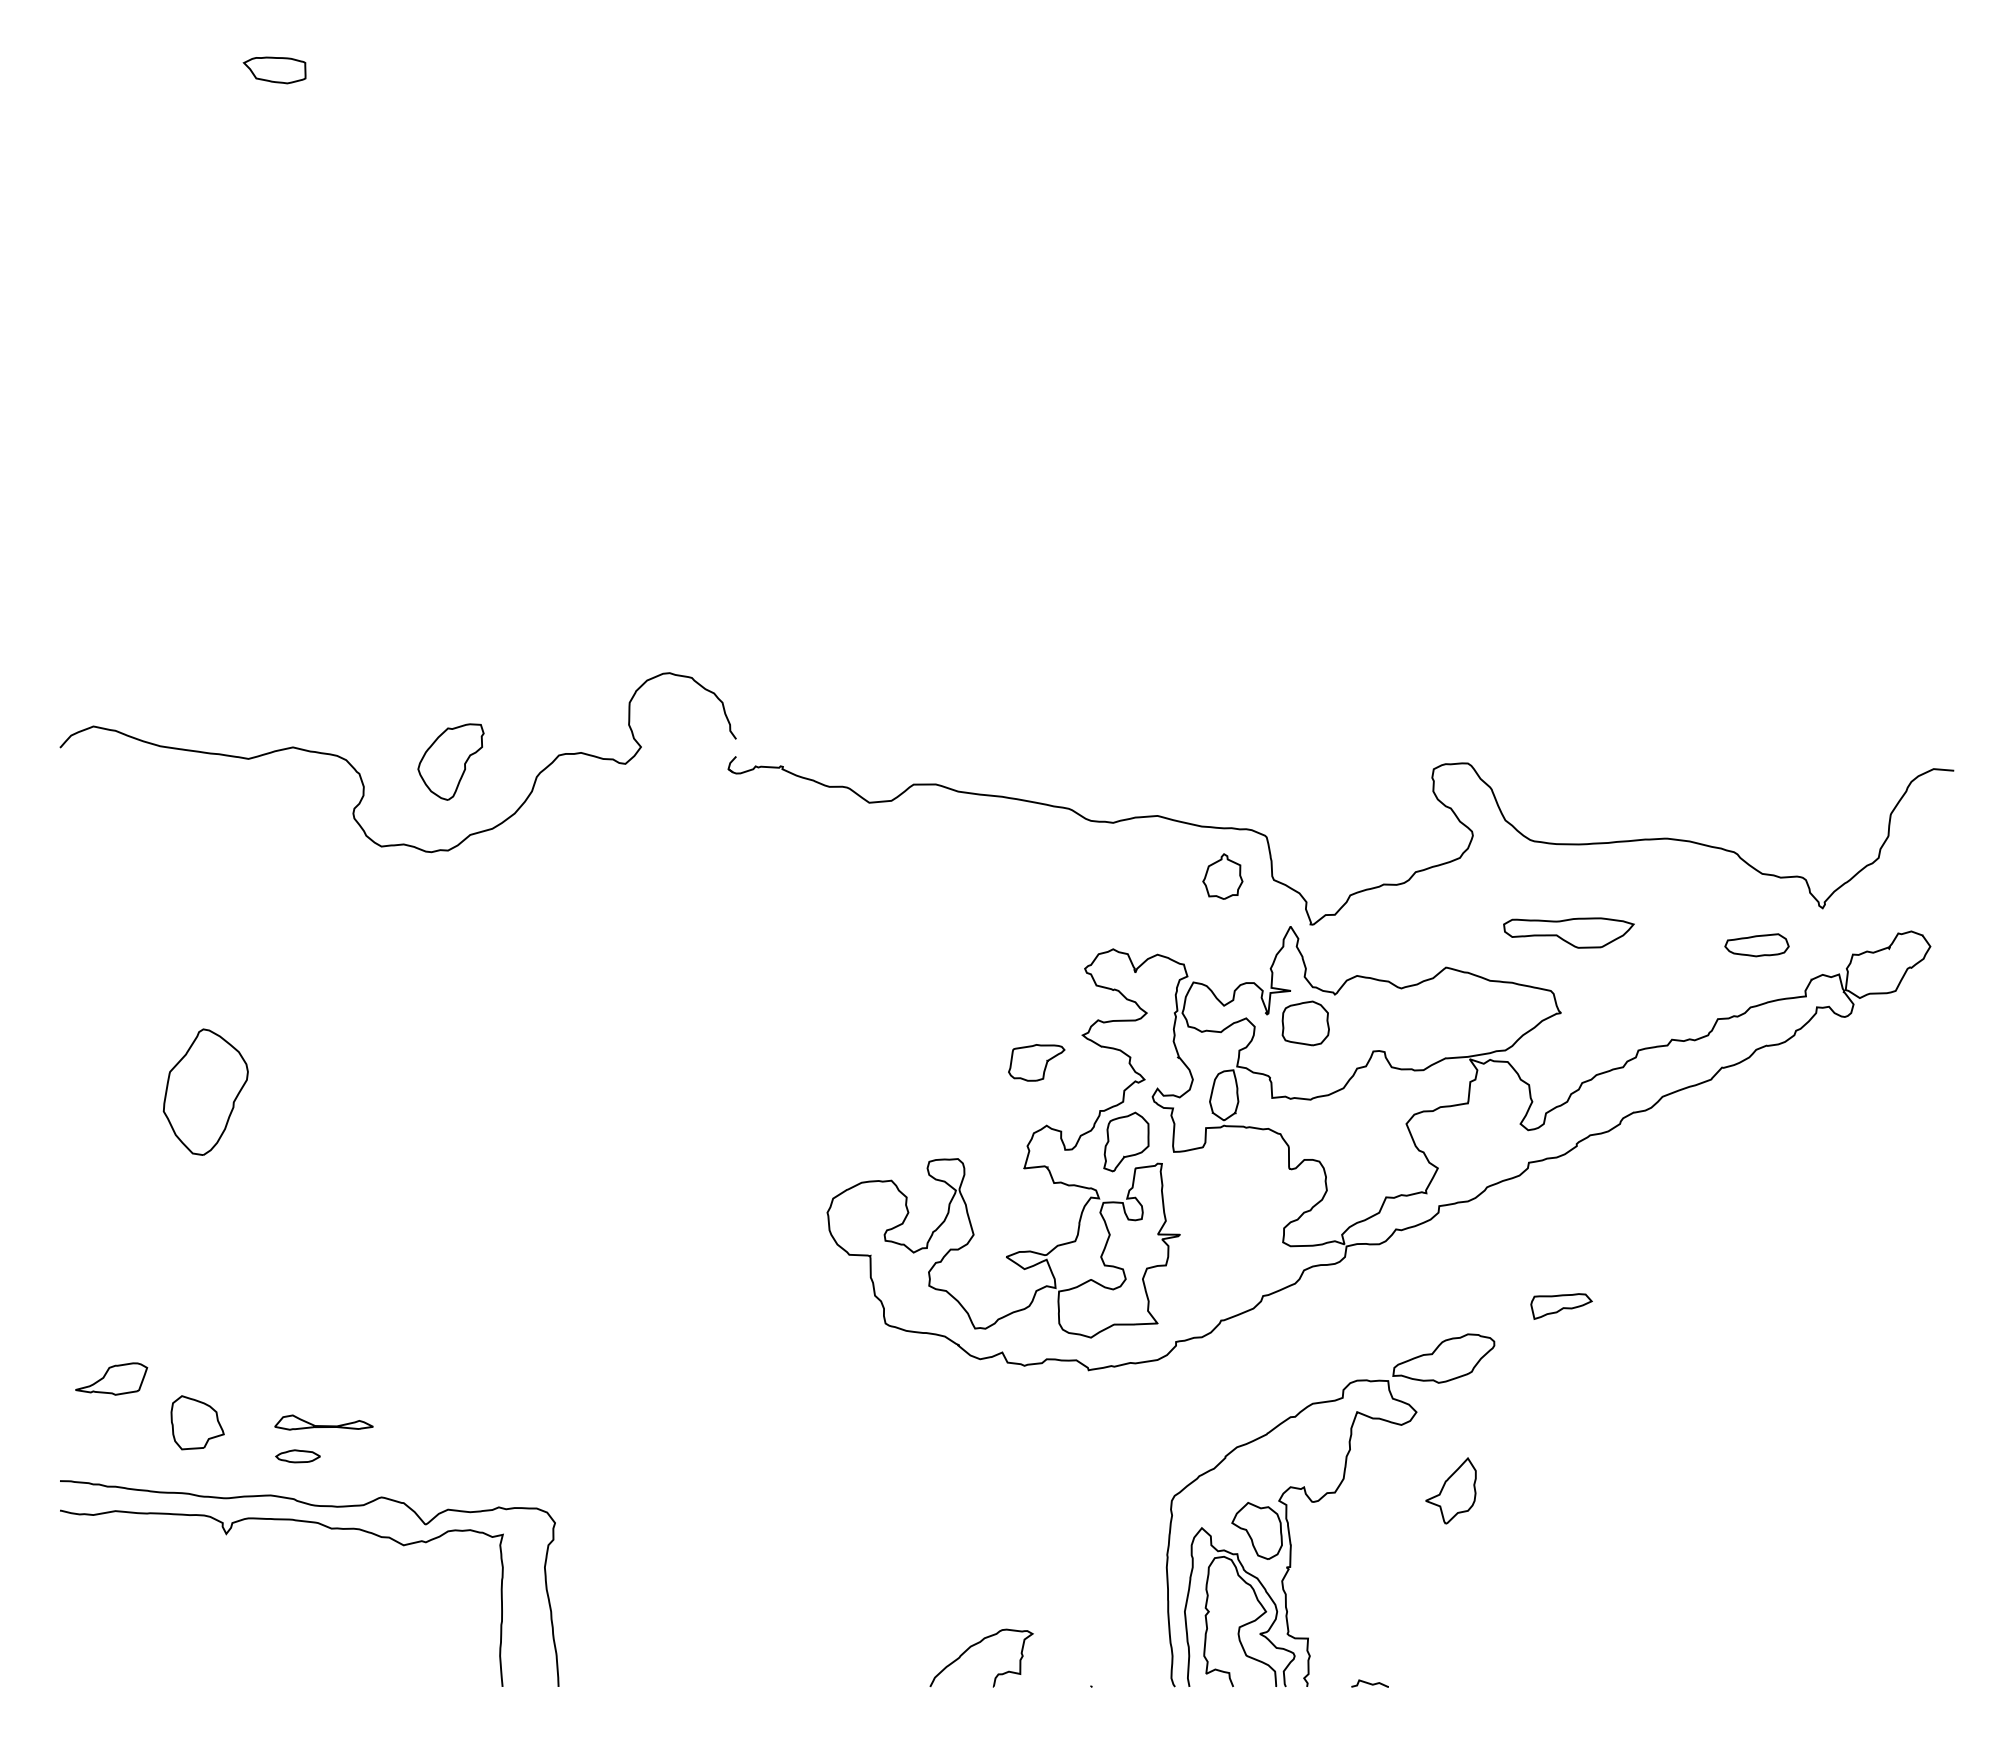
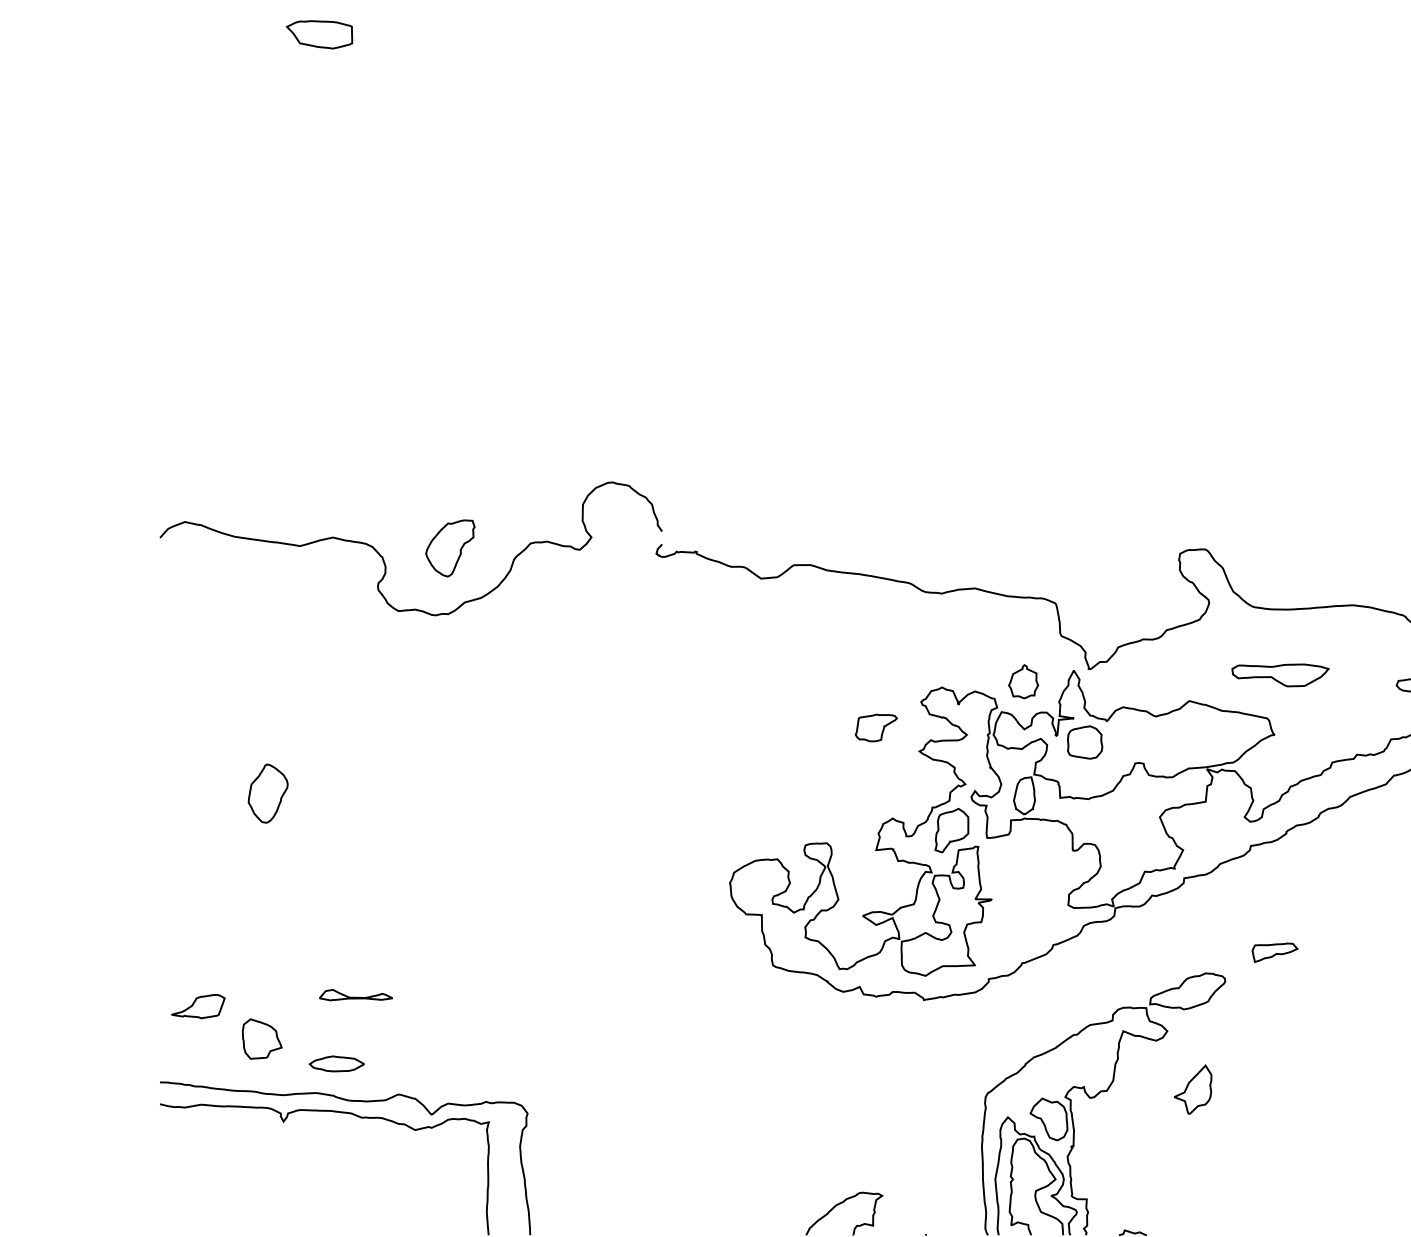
part: (274, 70) -> (319, 34), size x1.43
part: (1222, 876) -> (1023, 681), moved
part: (1036, 1062) -> (876, 727), moved
part: (205, 1092) -> (268, 793), size x0.62
part: (323, 1422) -> (355, 995), moved
part: (297, 1456) -> (336, 1064), size x1.67

